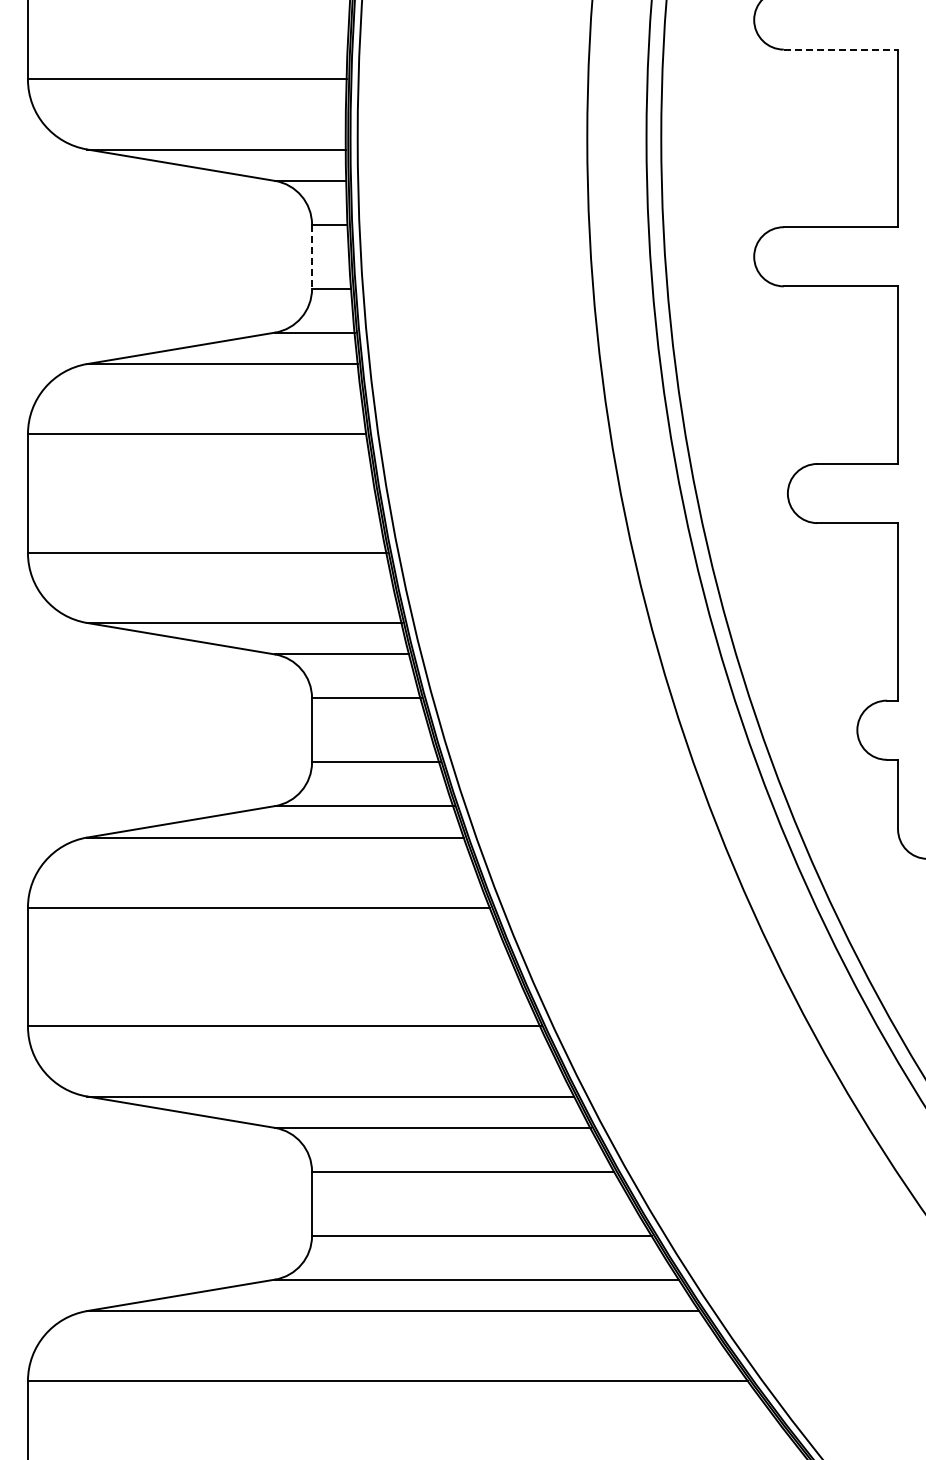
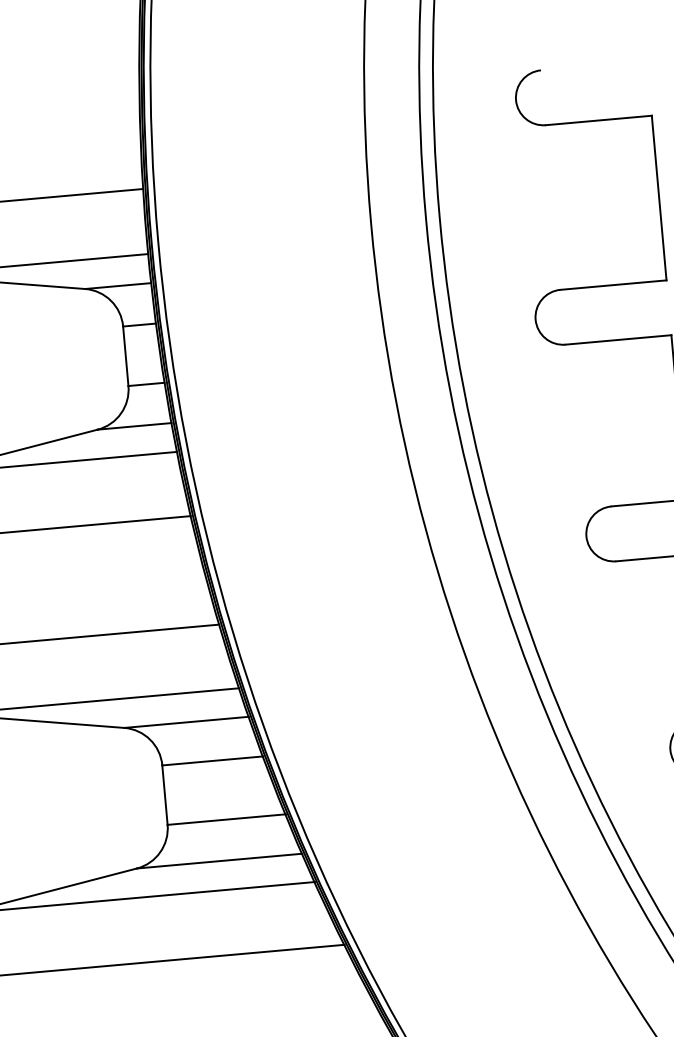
line: (841, 49) -> (599, 120), dashed -> solid
line: (312, 257) -> (126, 356), dashed -> solid

